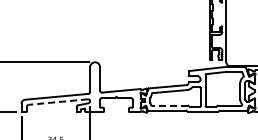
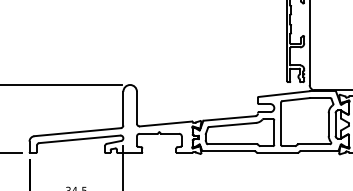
line: (58, 102) -> (80, 139), dashed -> solid
line: (169, 105) -> (231, 144), dashed -> solid

